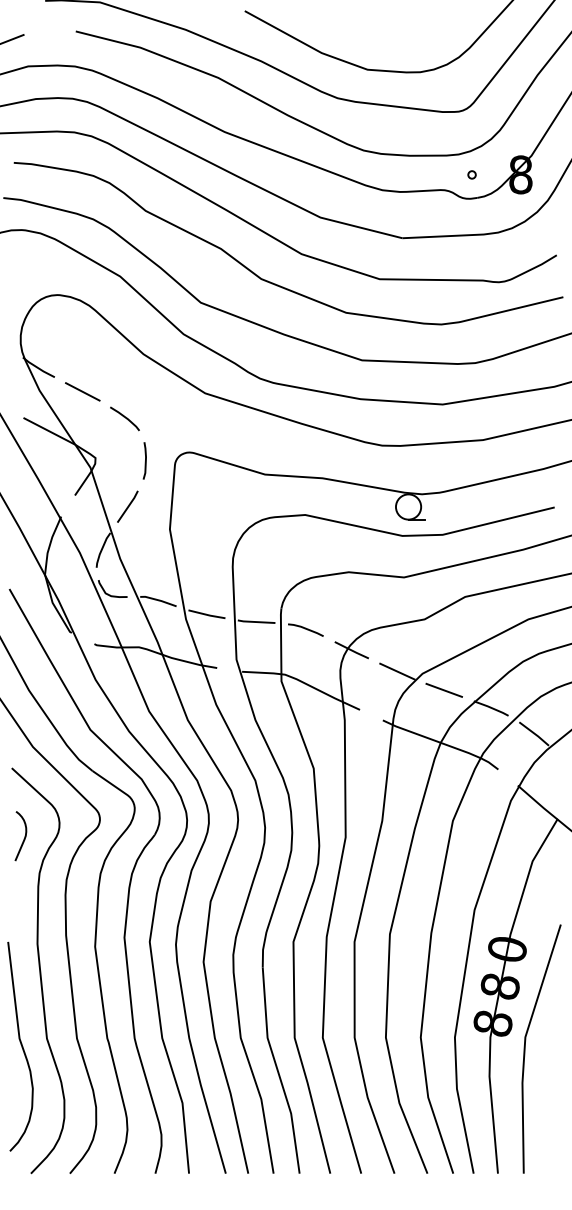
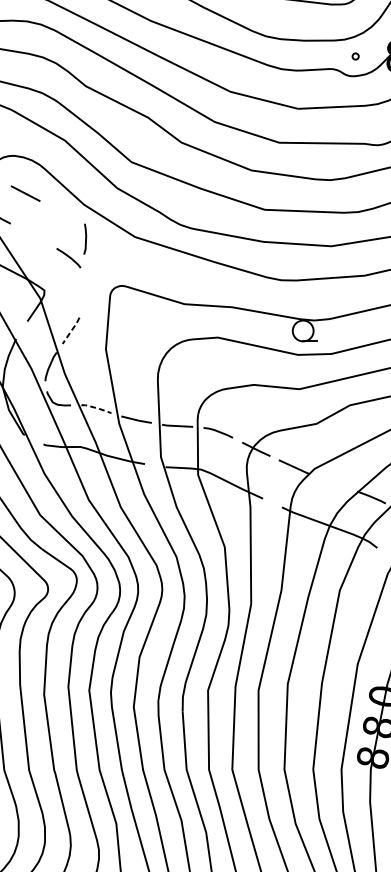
line: (82, 391) -> (25, 193), moved
line: (145, 460) -> (85, 238), moved
line: (128, 507) -> (71, 331), solid -> dashed
line: (158, 600) -> (96, 408), solid -> dashed
line: (443, 689) -> (332, 481), removed

